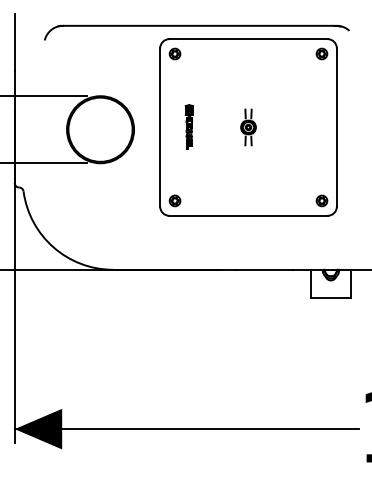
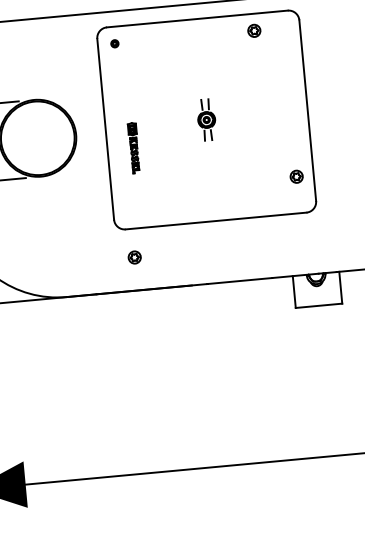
part: (174, 53) -> (114, 43), size x0.6
part: (321, 53) -> (253, 30), moved
part: (188, 126) -> (133, 147), moved
part: (174, 200) -> (134, 257), moved
part: (321, 200) -> (296, 176), moved

